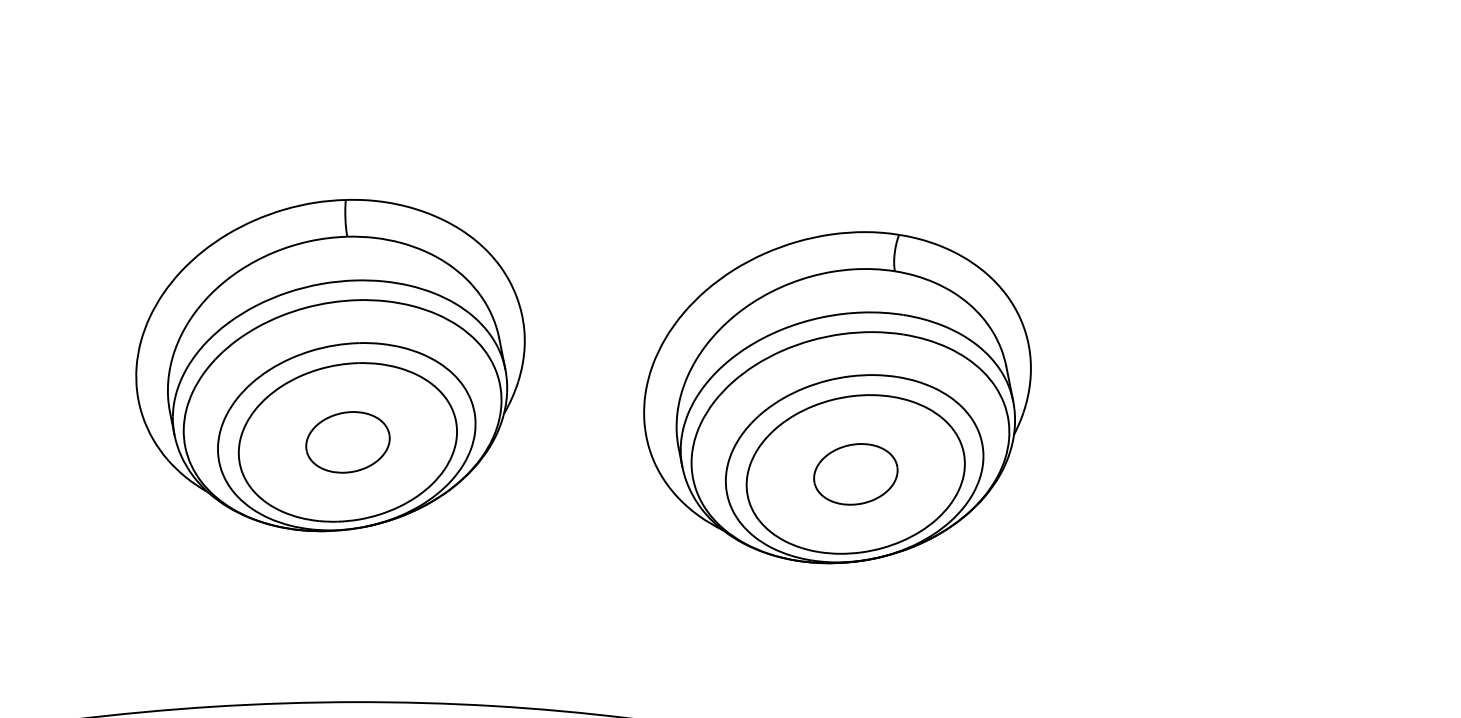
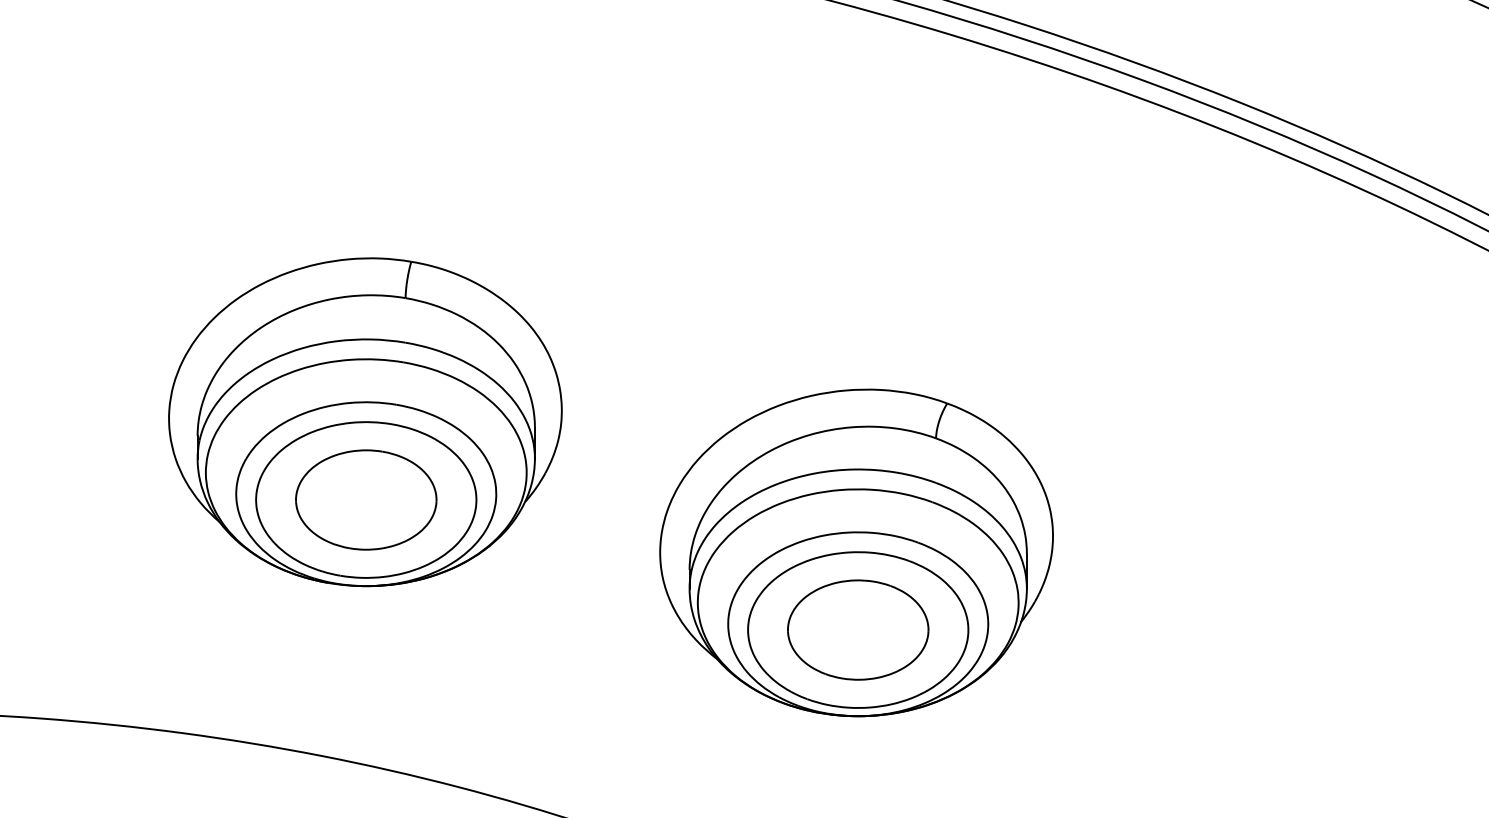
part: (348, 441) -> (366, 499), size x1.67
part: (855, 473) -> (858, 629), size x1.67

